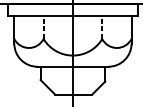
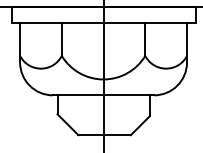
line: (43, 26) -> (61, 38), dashed -> solid
line: (102, 26) -> (145, 38), dashed -> solid

